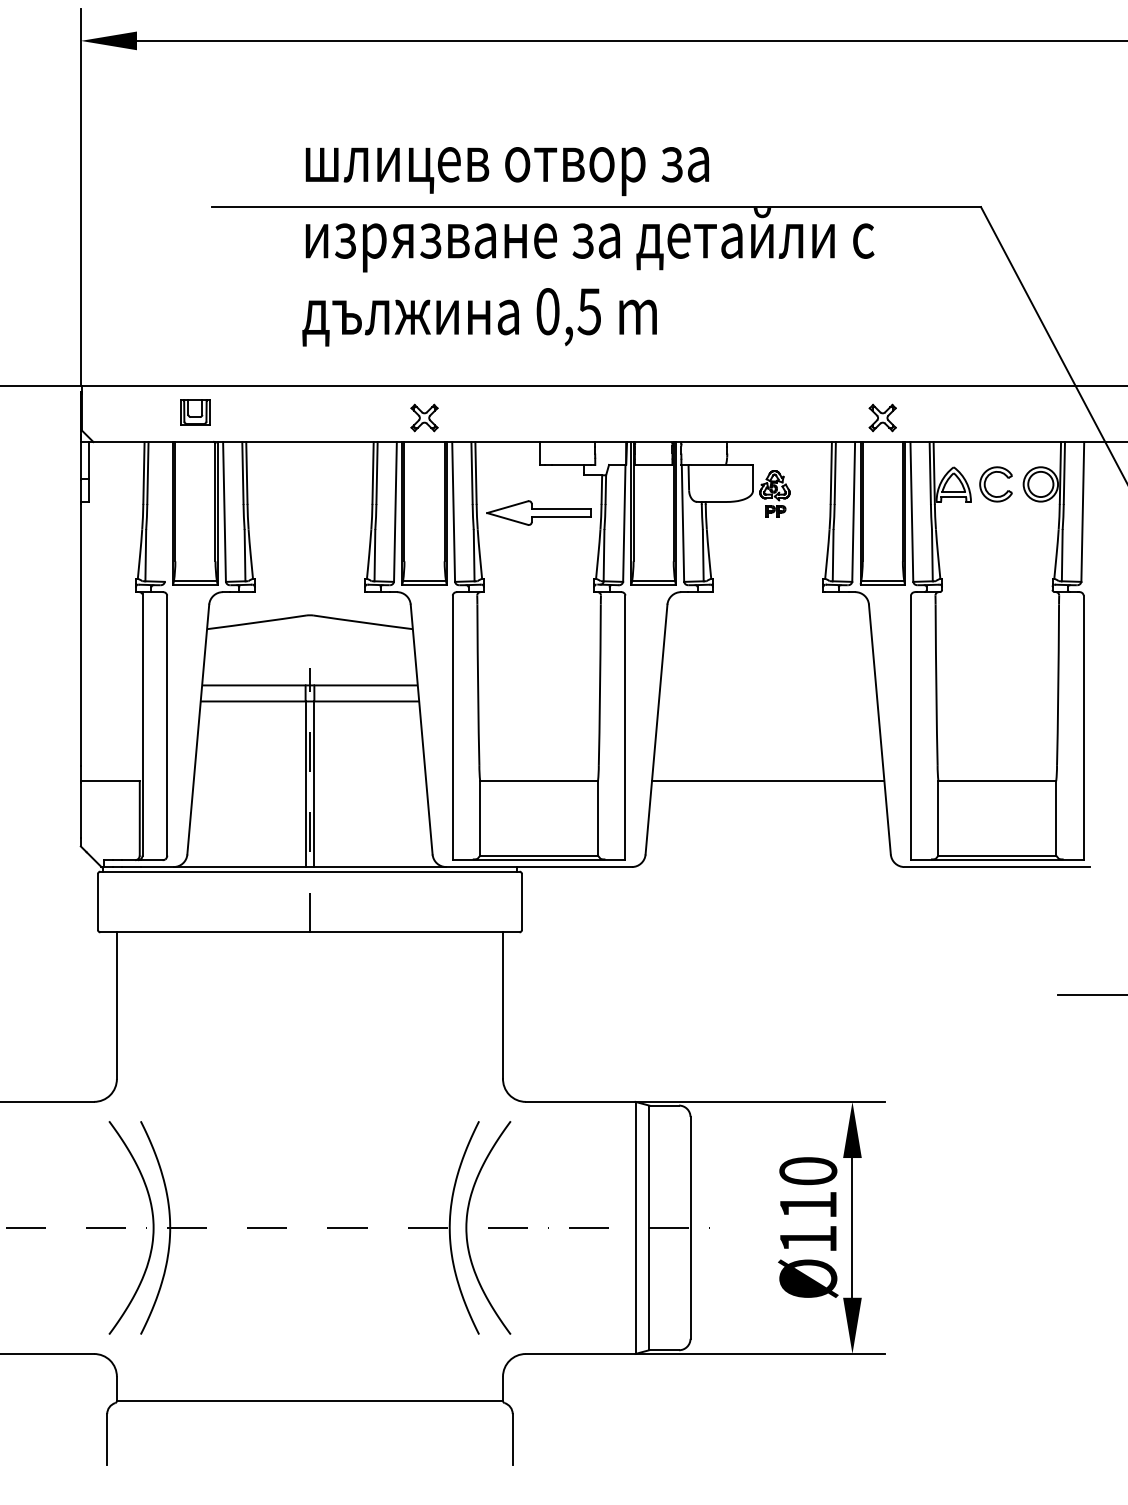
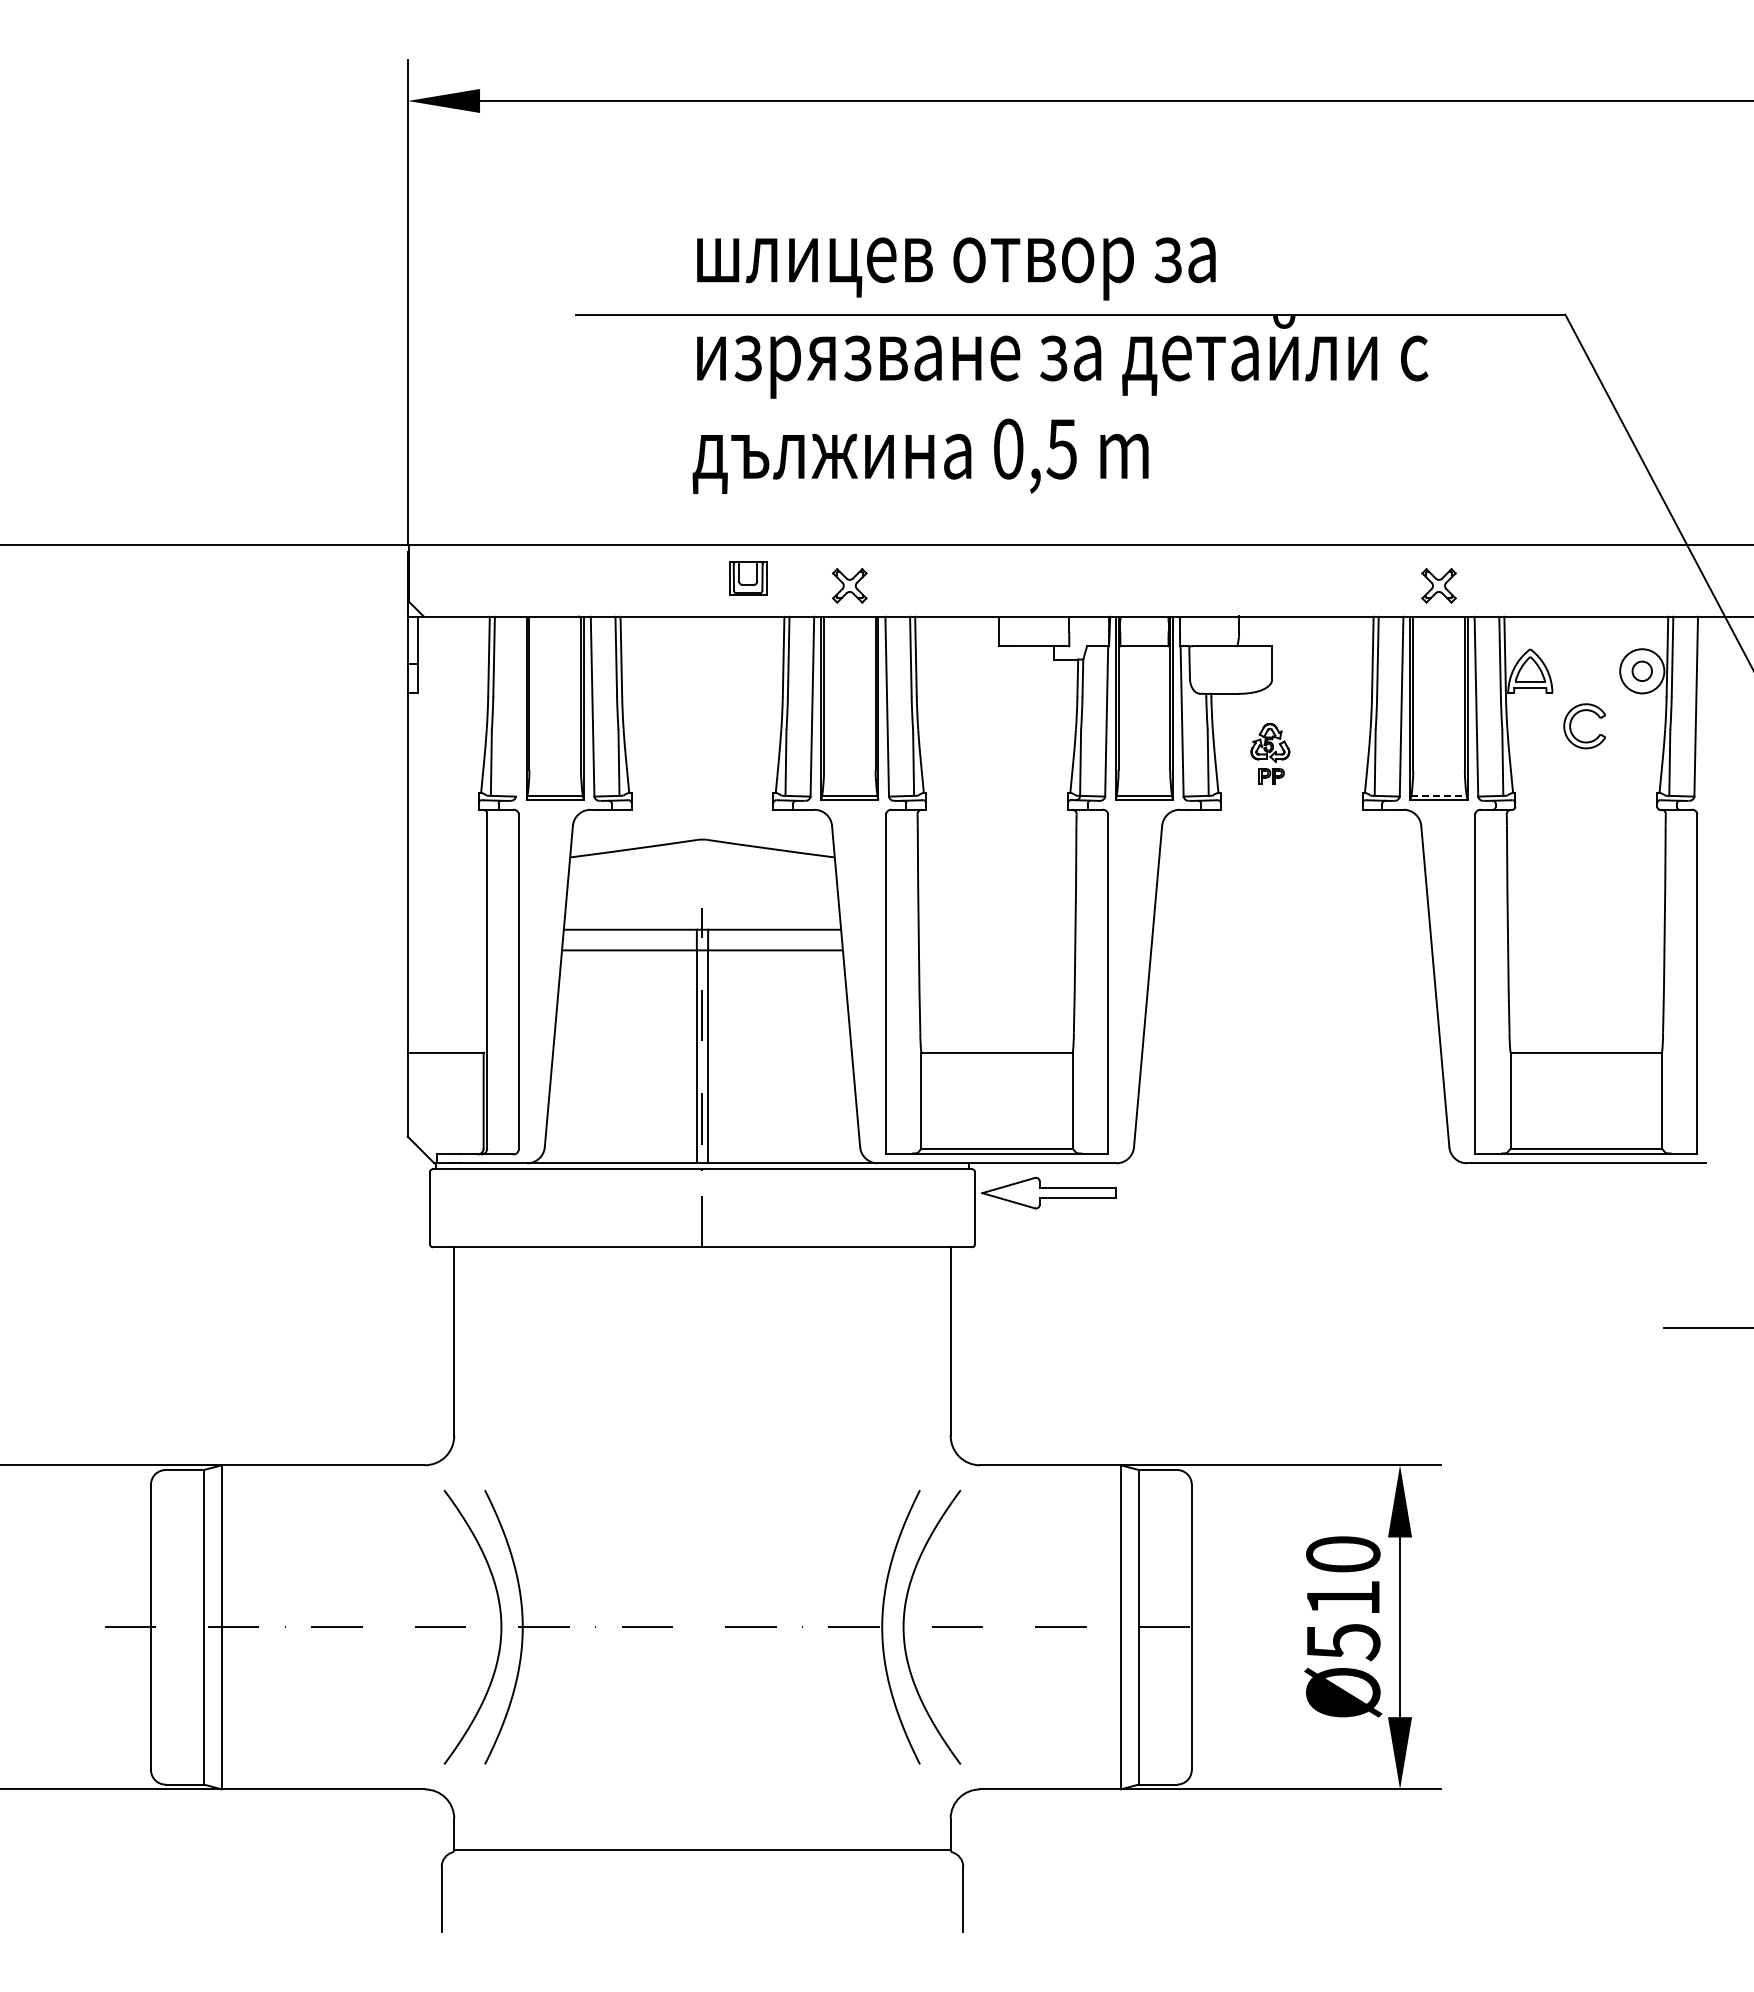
part: (195, 412) -> (748, 578), moved
part: (985, 483) -> (1571, 724), moved
circle: (1041, 484) -> (1642, 671), size x0.6
part: (775, 493) -> (1270, 753), moved
part: (538, 512) -> (1048, 1192), moved
line: (883, 581) -> (1439, 795), solid -> dashed
line: (768, 780) -> (1291, 1052), removed
text: (808, 1239) -> (1343, 1642), Ø110 -> Ø510

